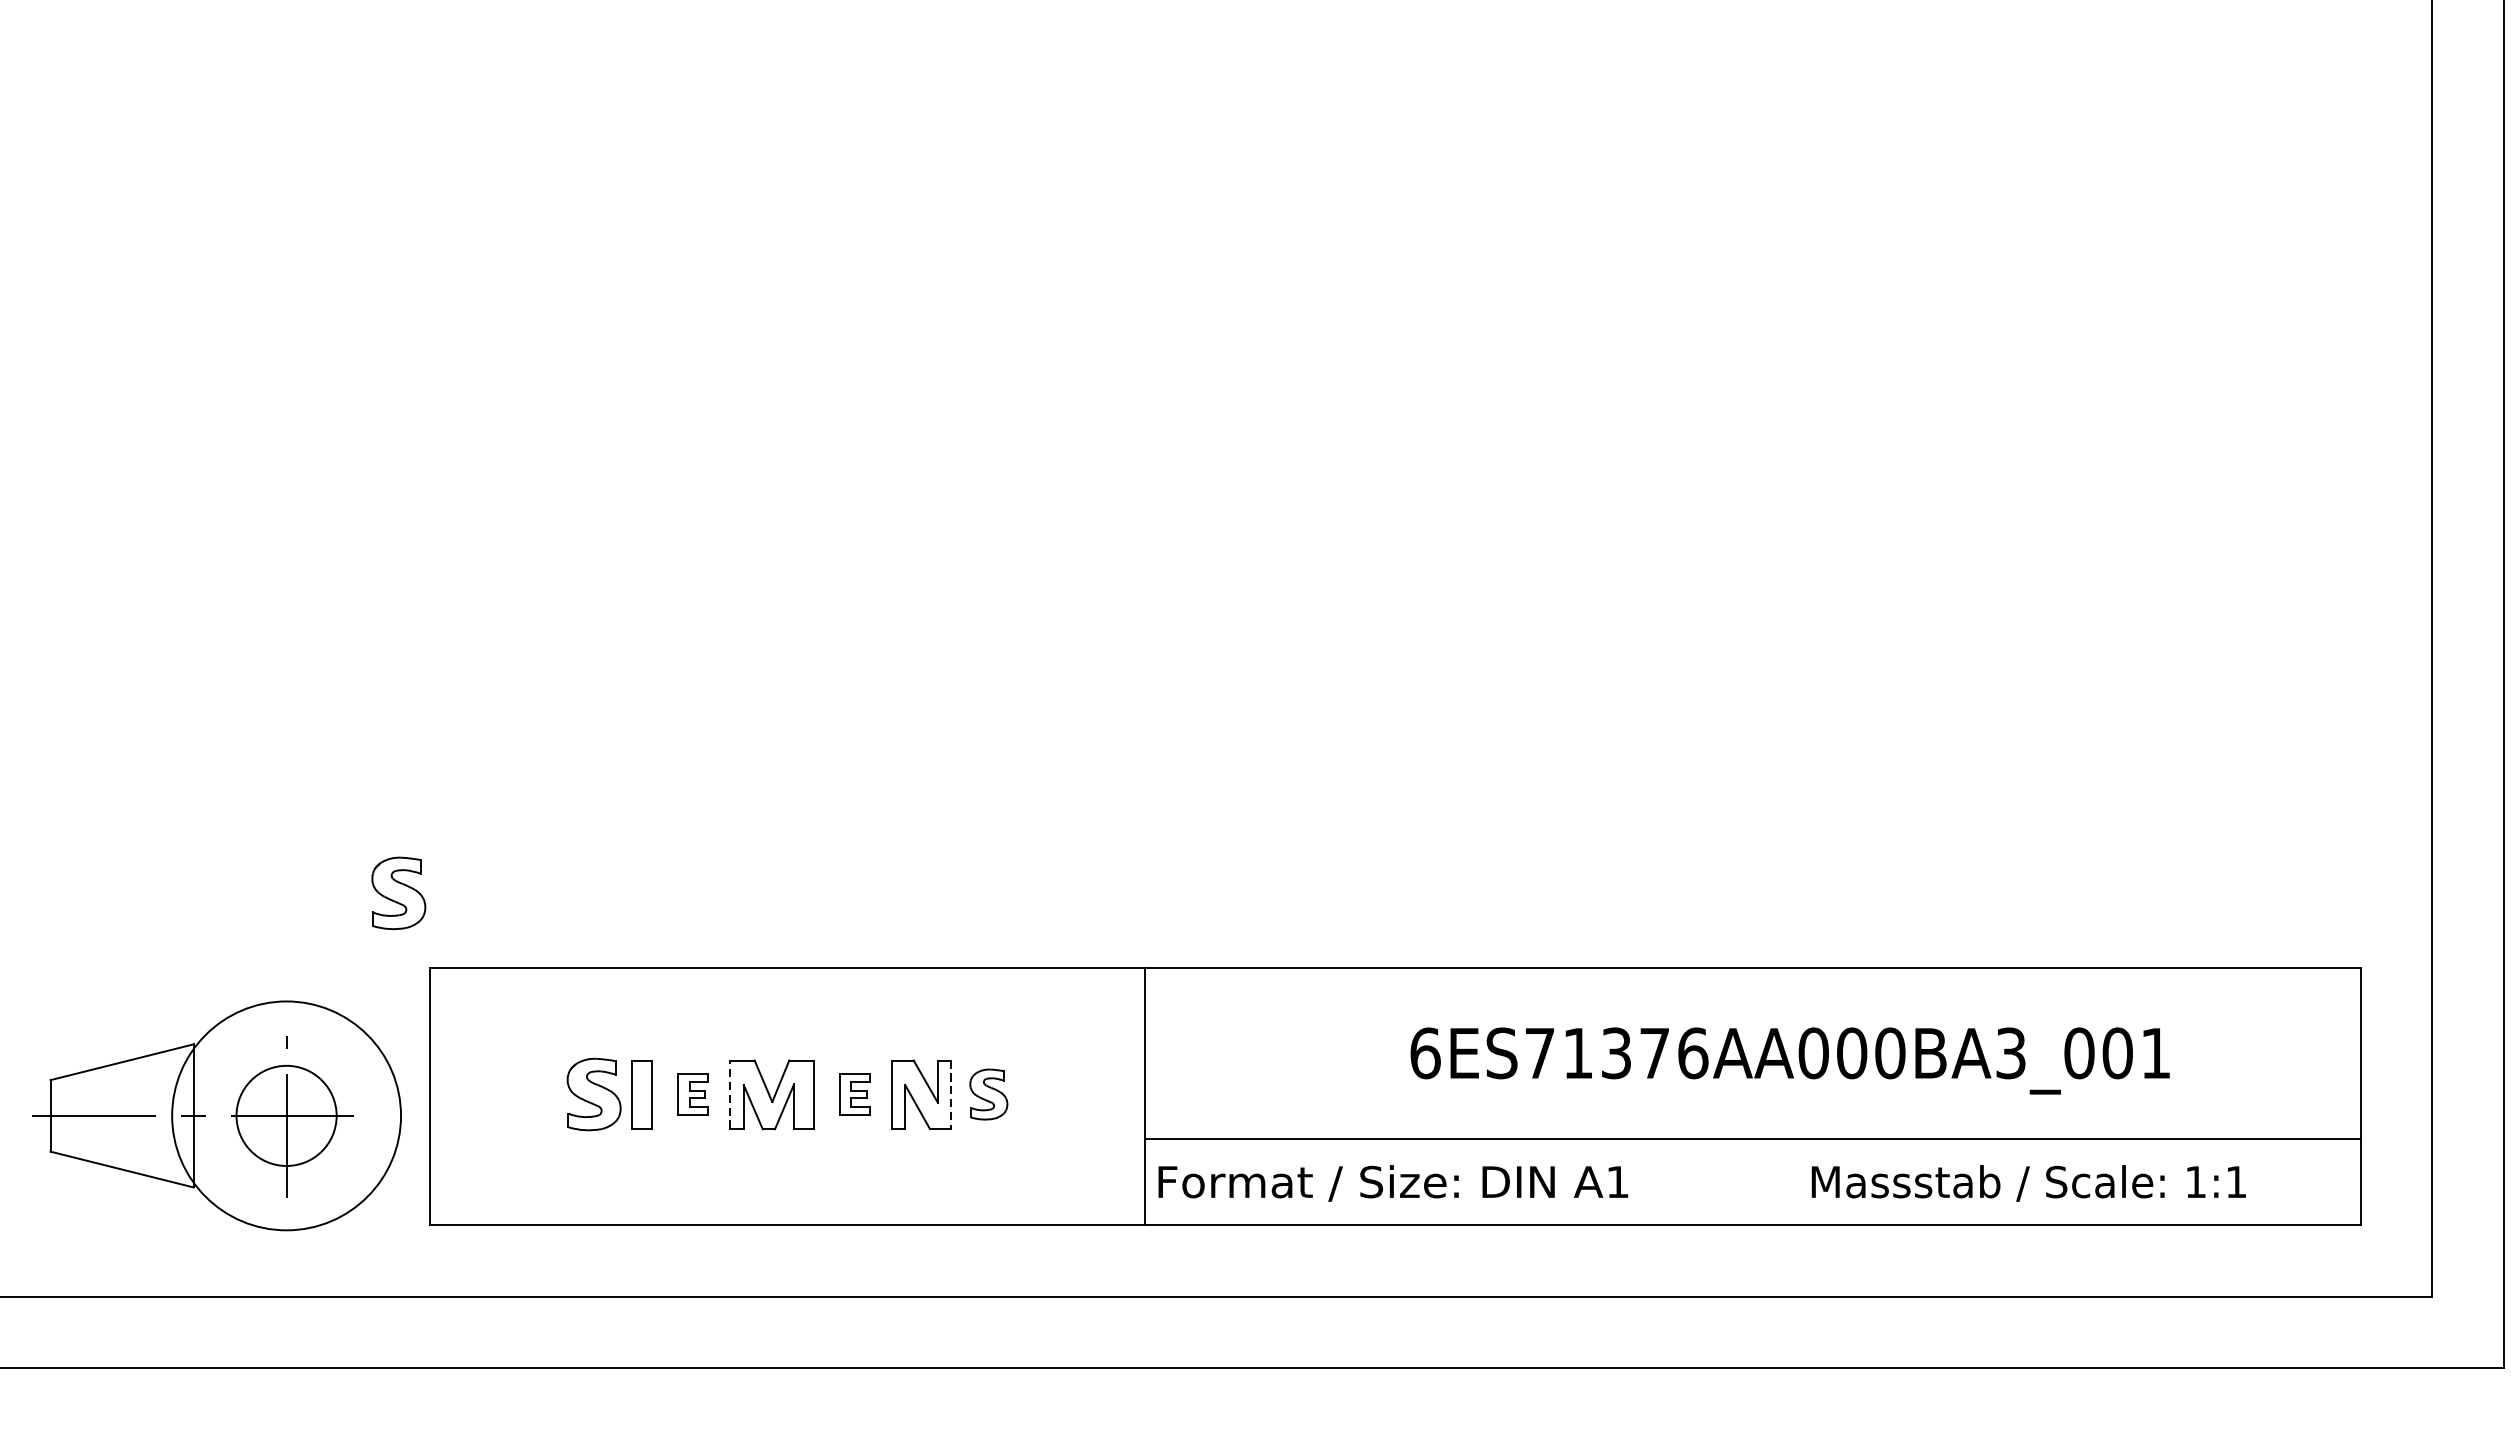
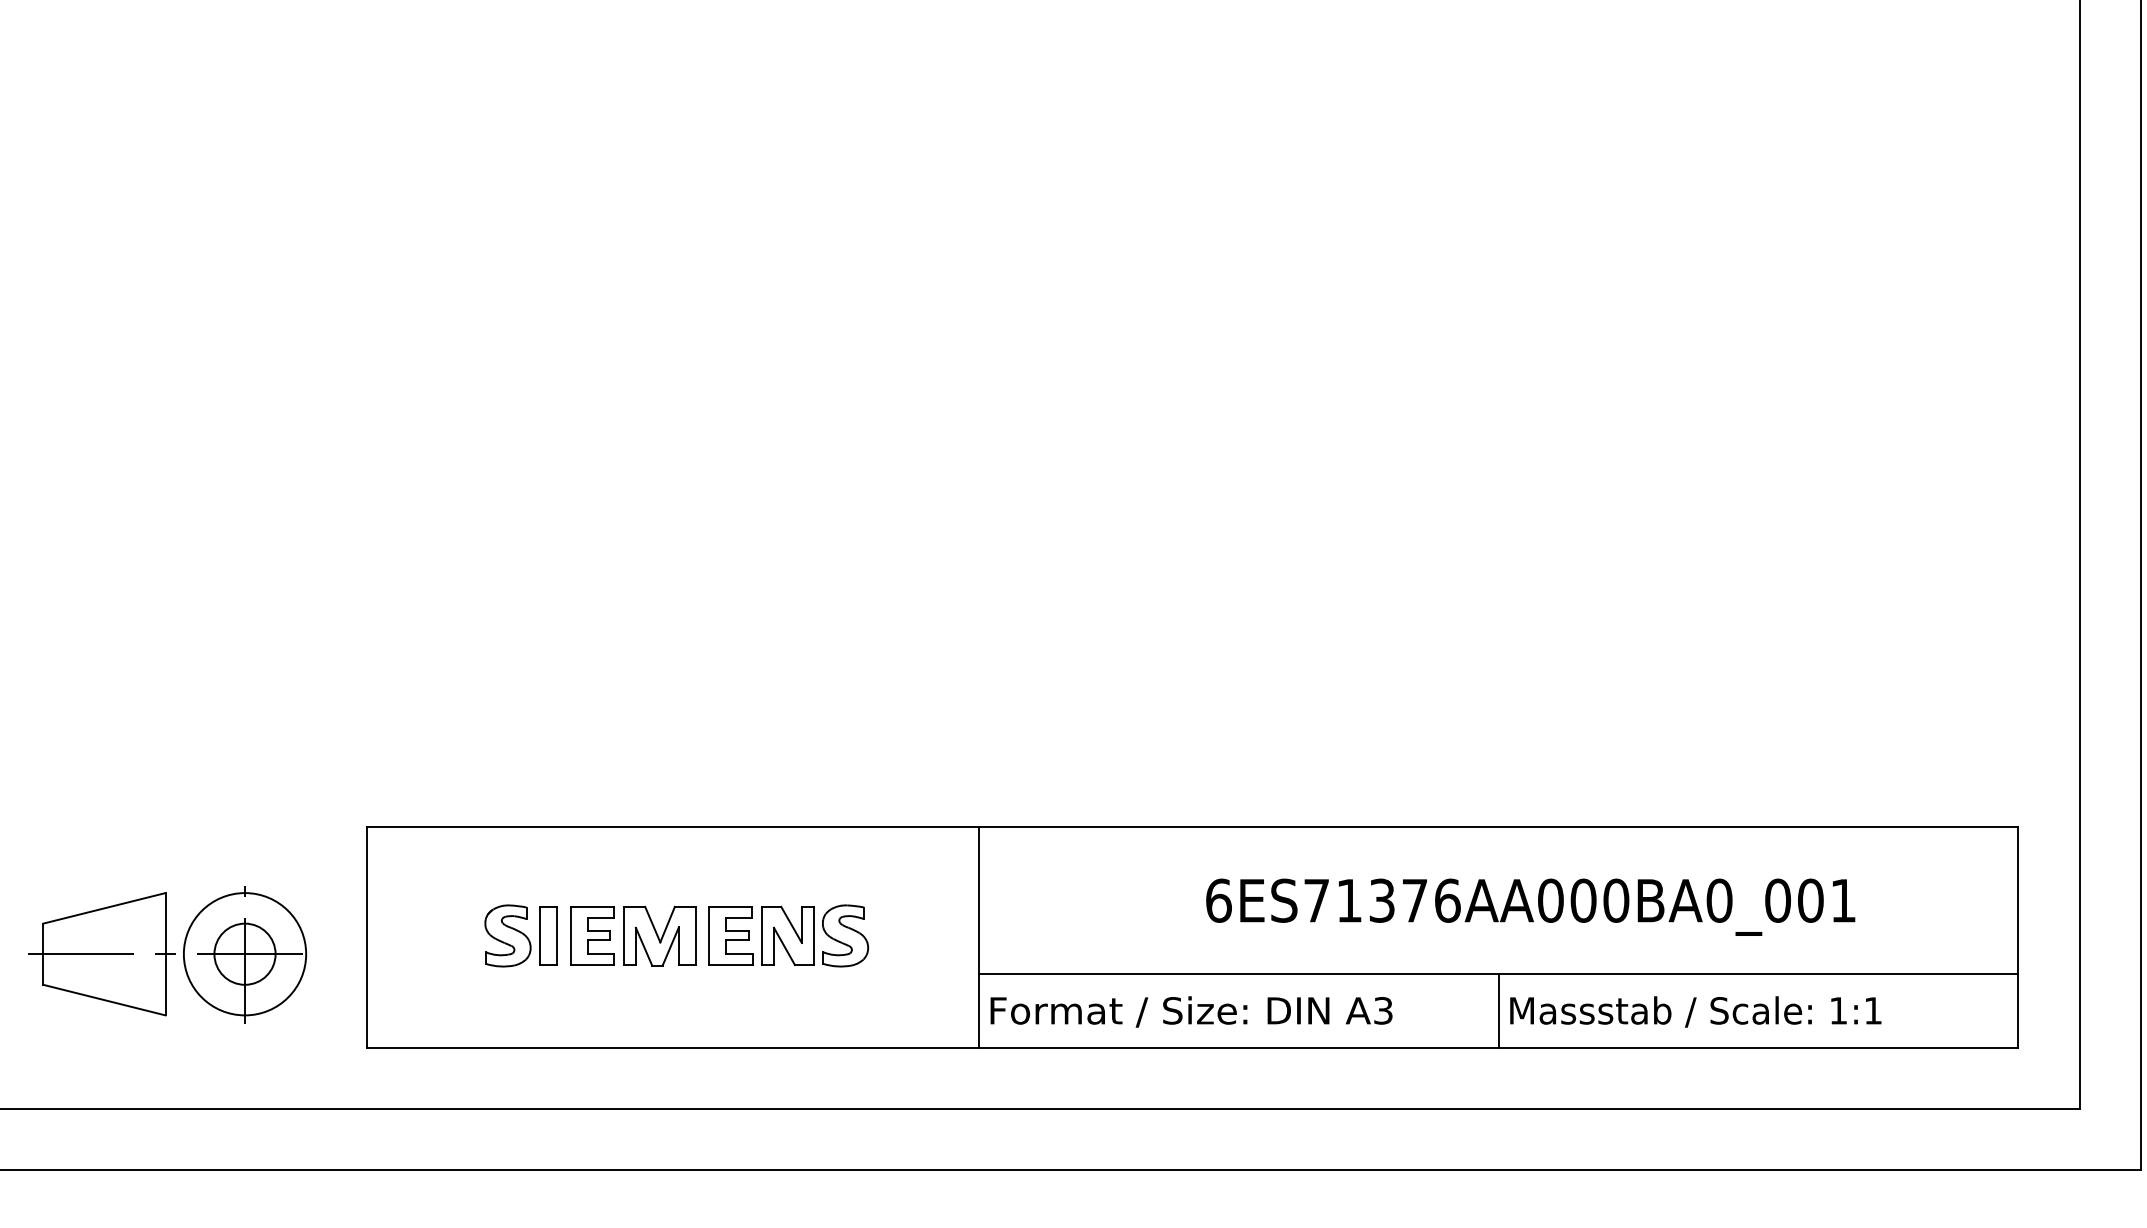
part: (398, 892) -> (340, 763), removed
text: (2010, 1053) -> (1719, 900), 6ES71376AA000BA3_001 -> 6ES71376AA000BA0_001
part: (692, 1093) -> (592, 935), size x1.67
line: (730, 1093) -> (624, 935), dashed -> solid
part: (854, 1093) -> (730, 935), size x1.67
part: (988, 1093) -> (845, 935), size x1.43
line: (951, 1095) -> (813, 936), dashed -> solid
circle: (285, 1115) -> (244, 953), size x0.71
circle: (285, 1116) -> (244, 954), size x0.62
text: (1618, 1181) -> (1383, 1010), A1 -> A3
line: (1752, 1181) -> (1498, 1010), added
text: (2028, 1182) -> (1695, 1011), moved

